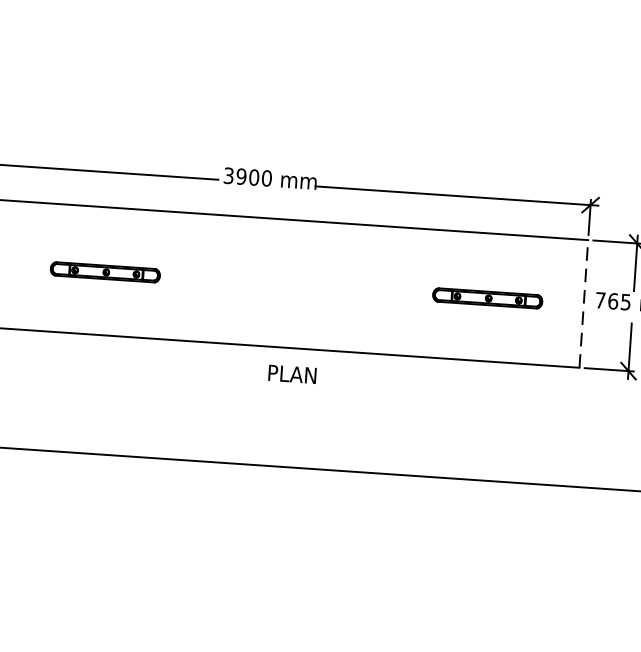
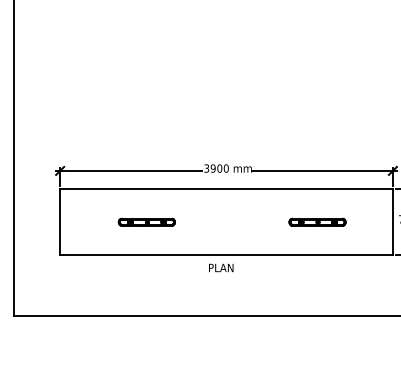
part: (487, 296) -> (317, 221), moved
line: (583, 303) -> (392, 221), dashed -> solid
text: (293, 373) -> (221, 267), moved

